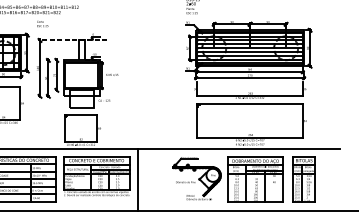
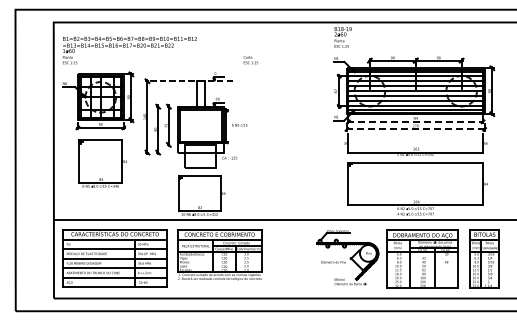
text: (42, 24) -> (250, 60), moved
line: (249, 72) -> (415, 121), solid -> dashed
line: (250, 78) -> (416, 129), solid -> dashed
line: (137, 179) -> (272, 258), removed

